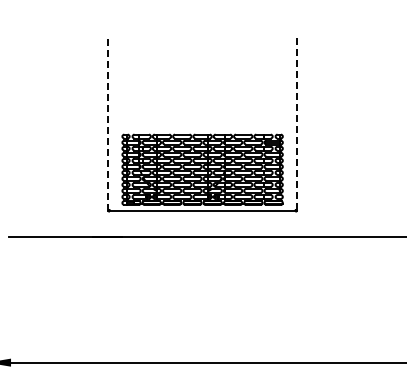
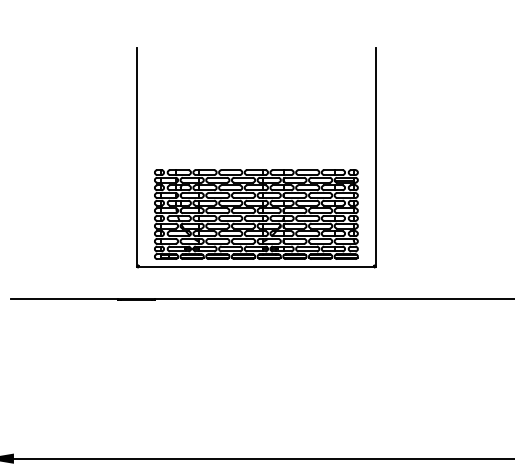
line: (108, 123) -> (137, 156), dashed -> solid
line: (296, 124) -> (375, 157), dashed -> solid

